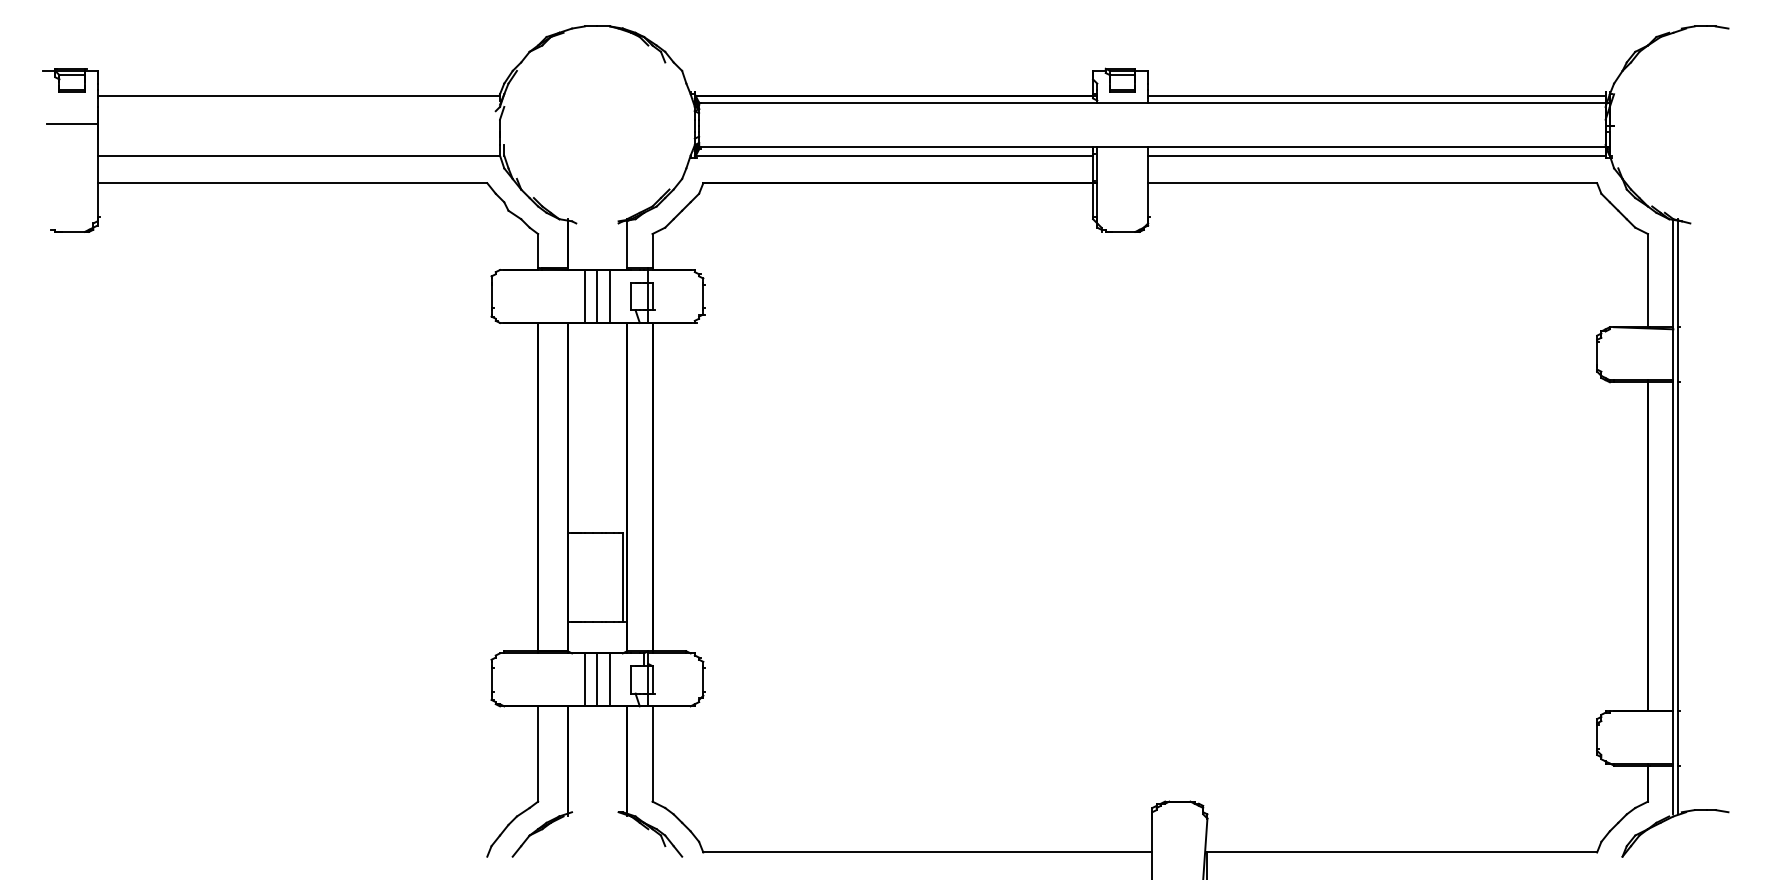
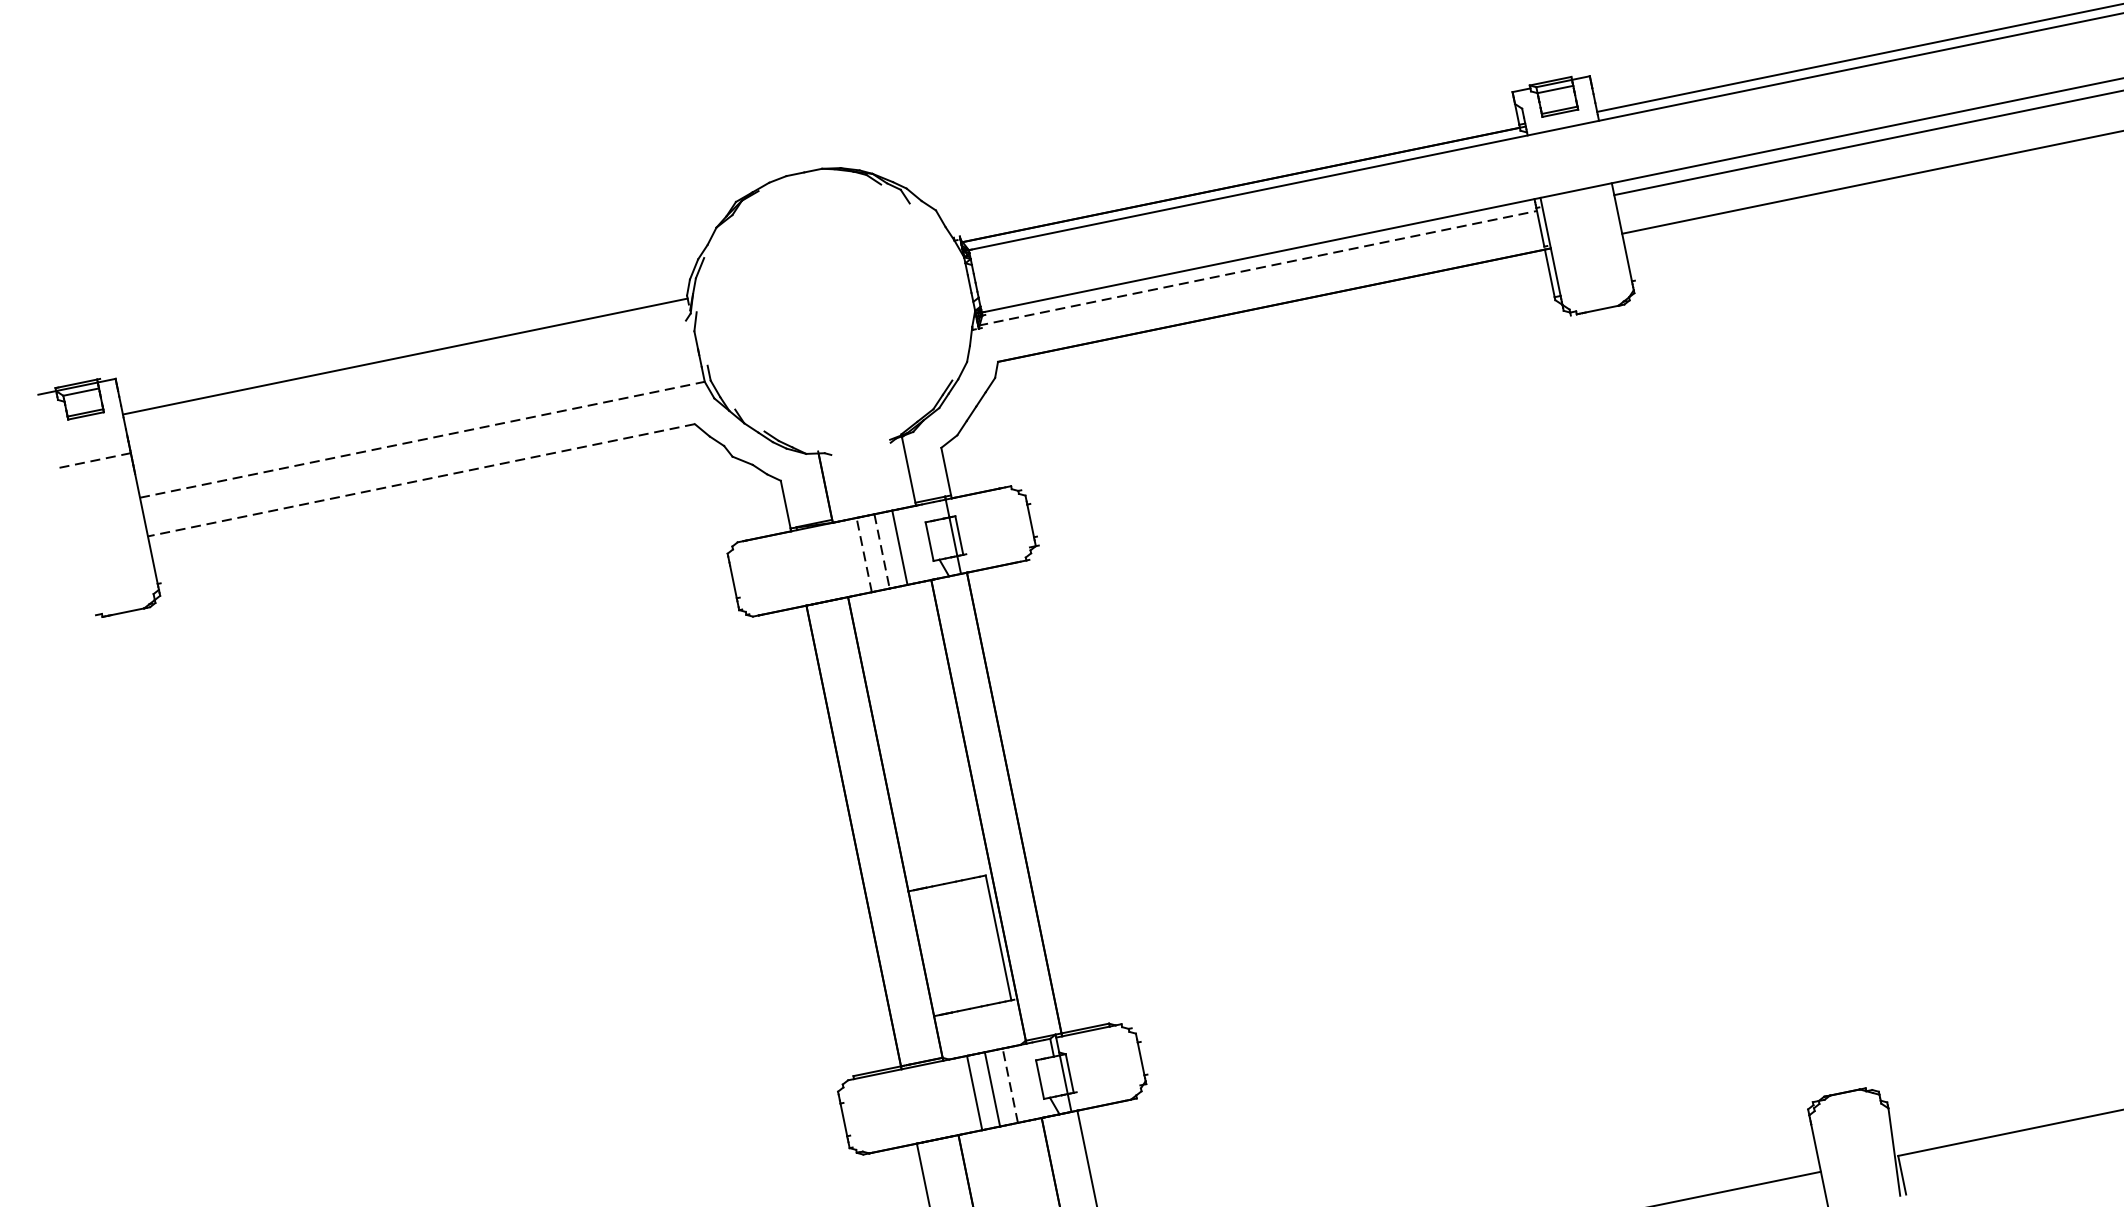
line: (72, 123) -> (95, 459), solid -> dashed
line: (299, 155) -> (423, 439), solid -> dashed
line: (894, 155) -> (1258, 267), solid -> dashed
line: (292, 183) -> (421, 480), solid -> dashed
line: (584, 296) -> (863, 555), solid -> dashed
line: (597, 297) -> (882, 552), solid -> dashed
line: (610, 679) -> (1010, 1085), solid -> dashed

